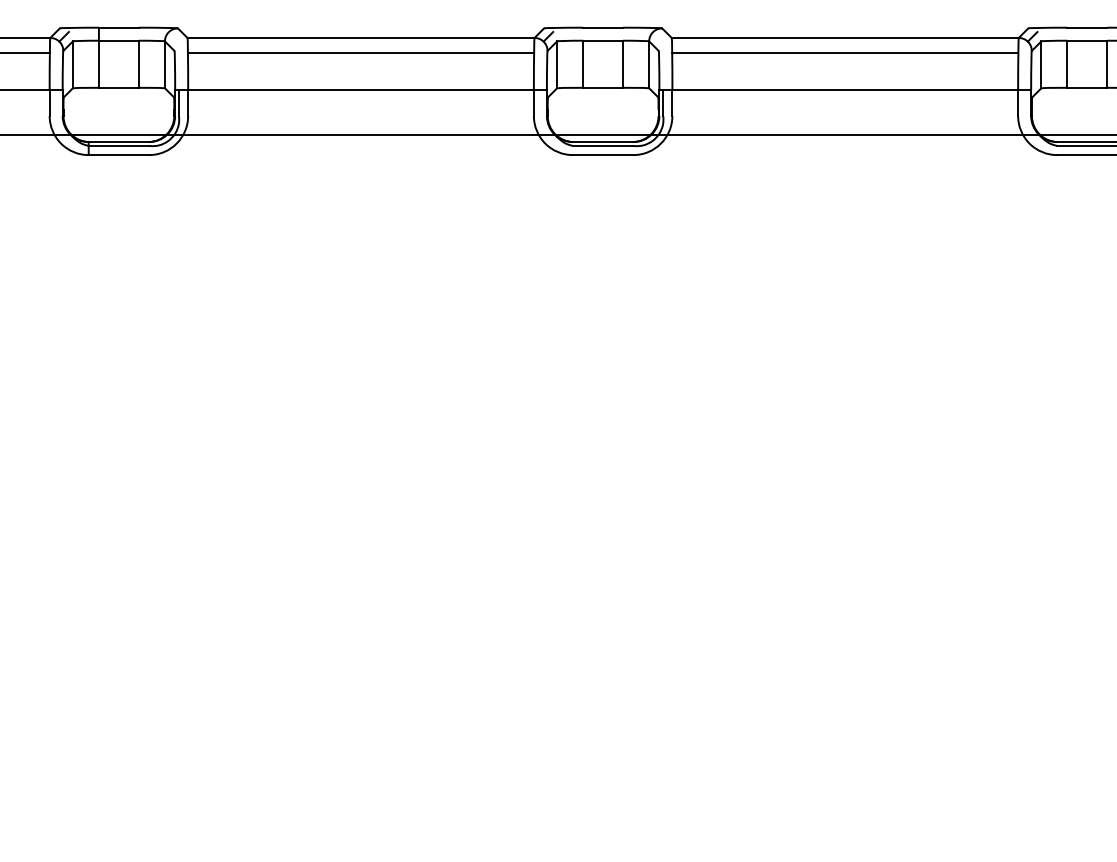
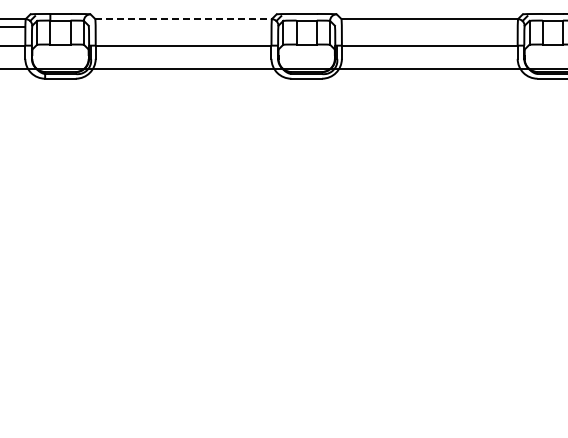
line: (362, 38) -> (184, 19), solid -> dashed
line: (360, 52) -> (183, 26), removed
line: (844, 52) -> (429, 26), removed

